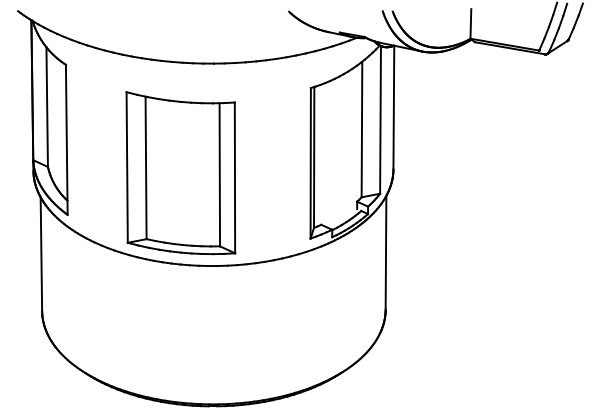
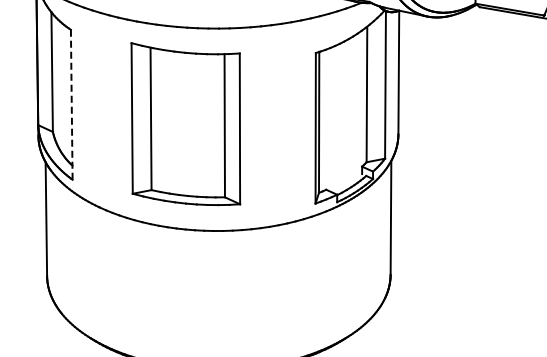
line: (66, 140) -> (71, 105), solid -> dashed
part: (180, 173) -> (185, 124), moved

